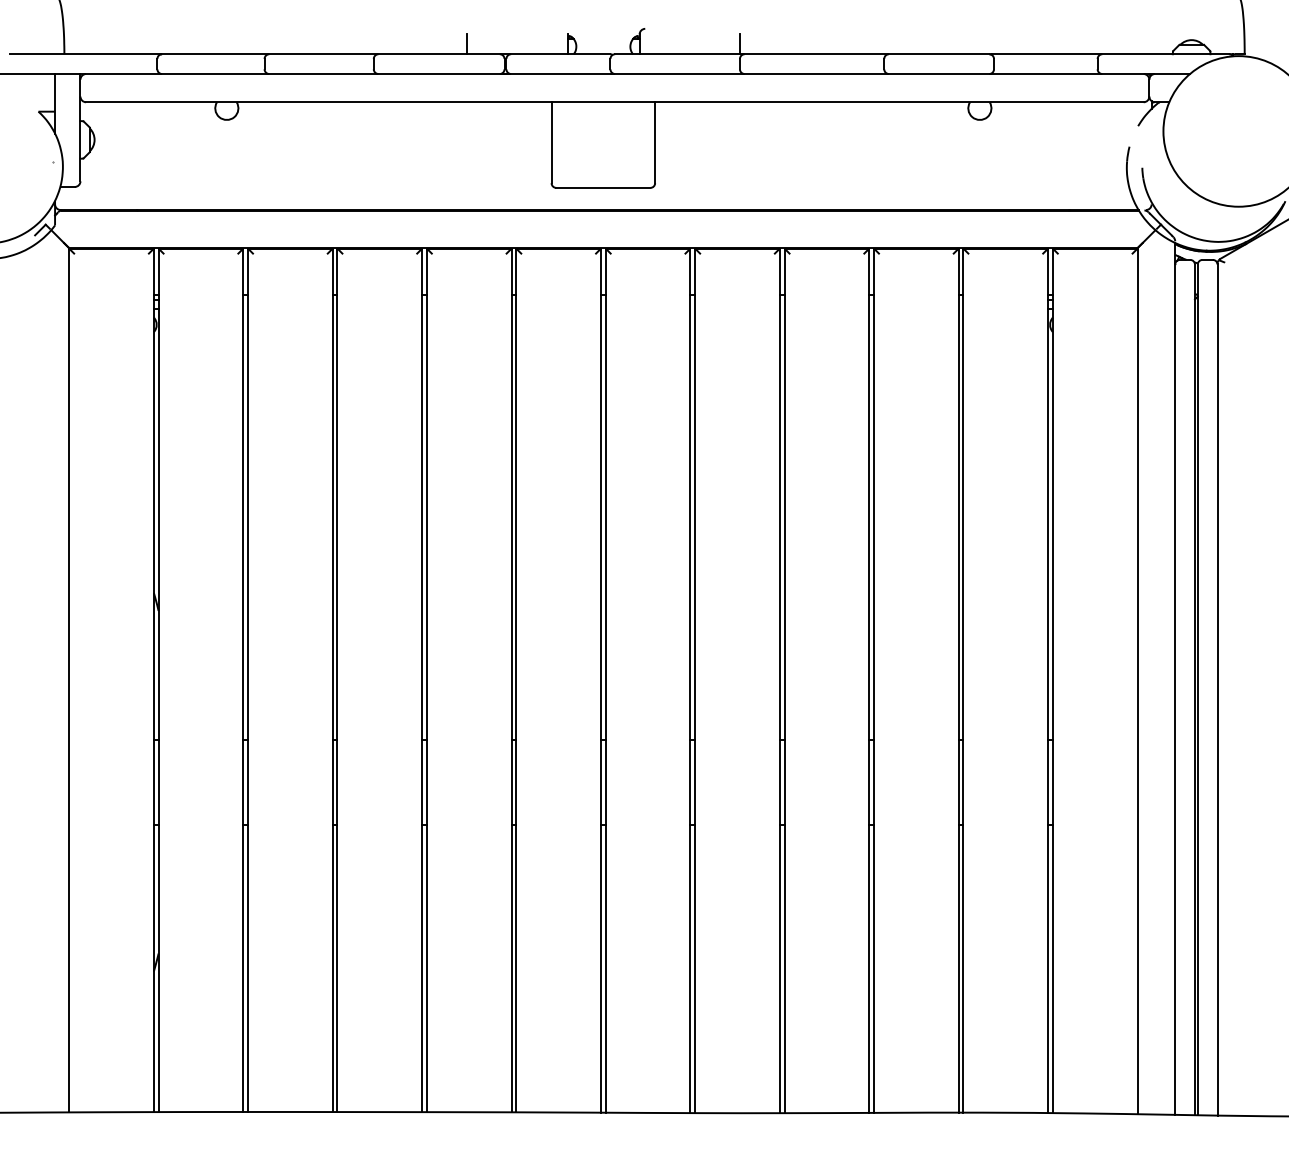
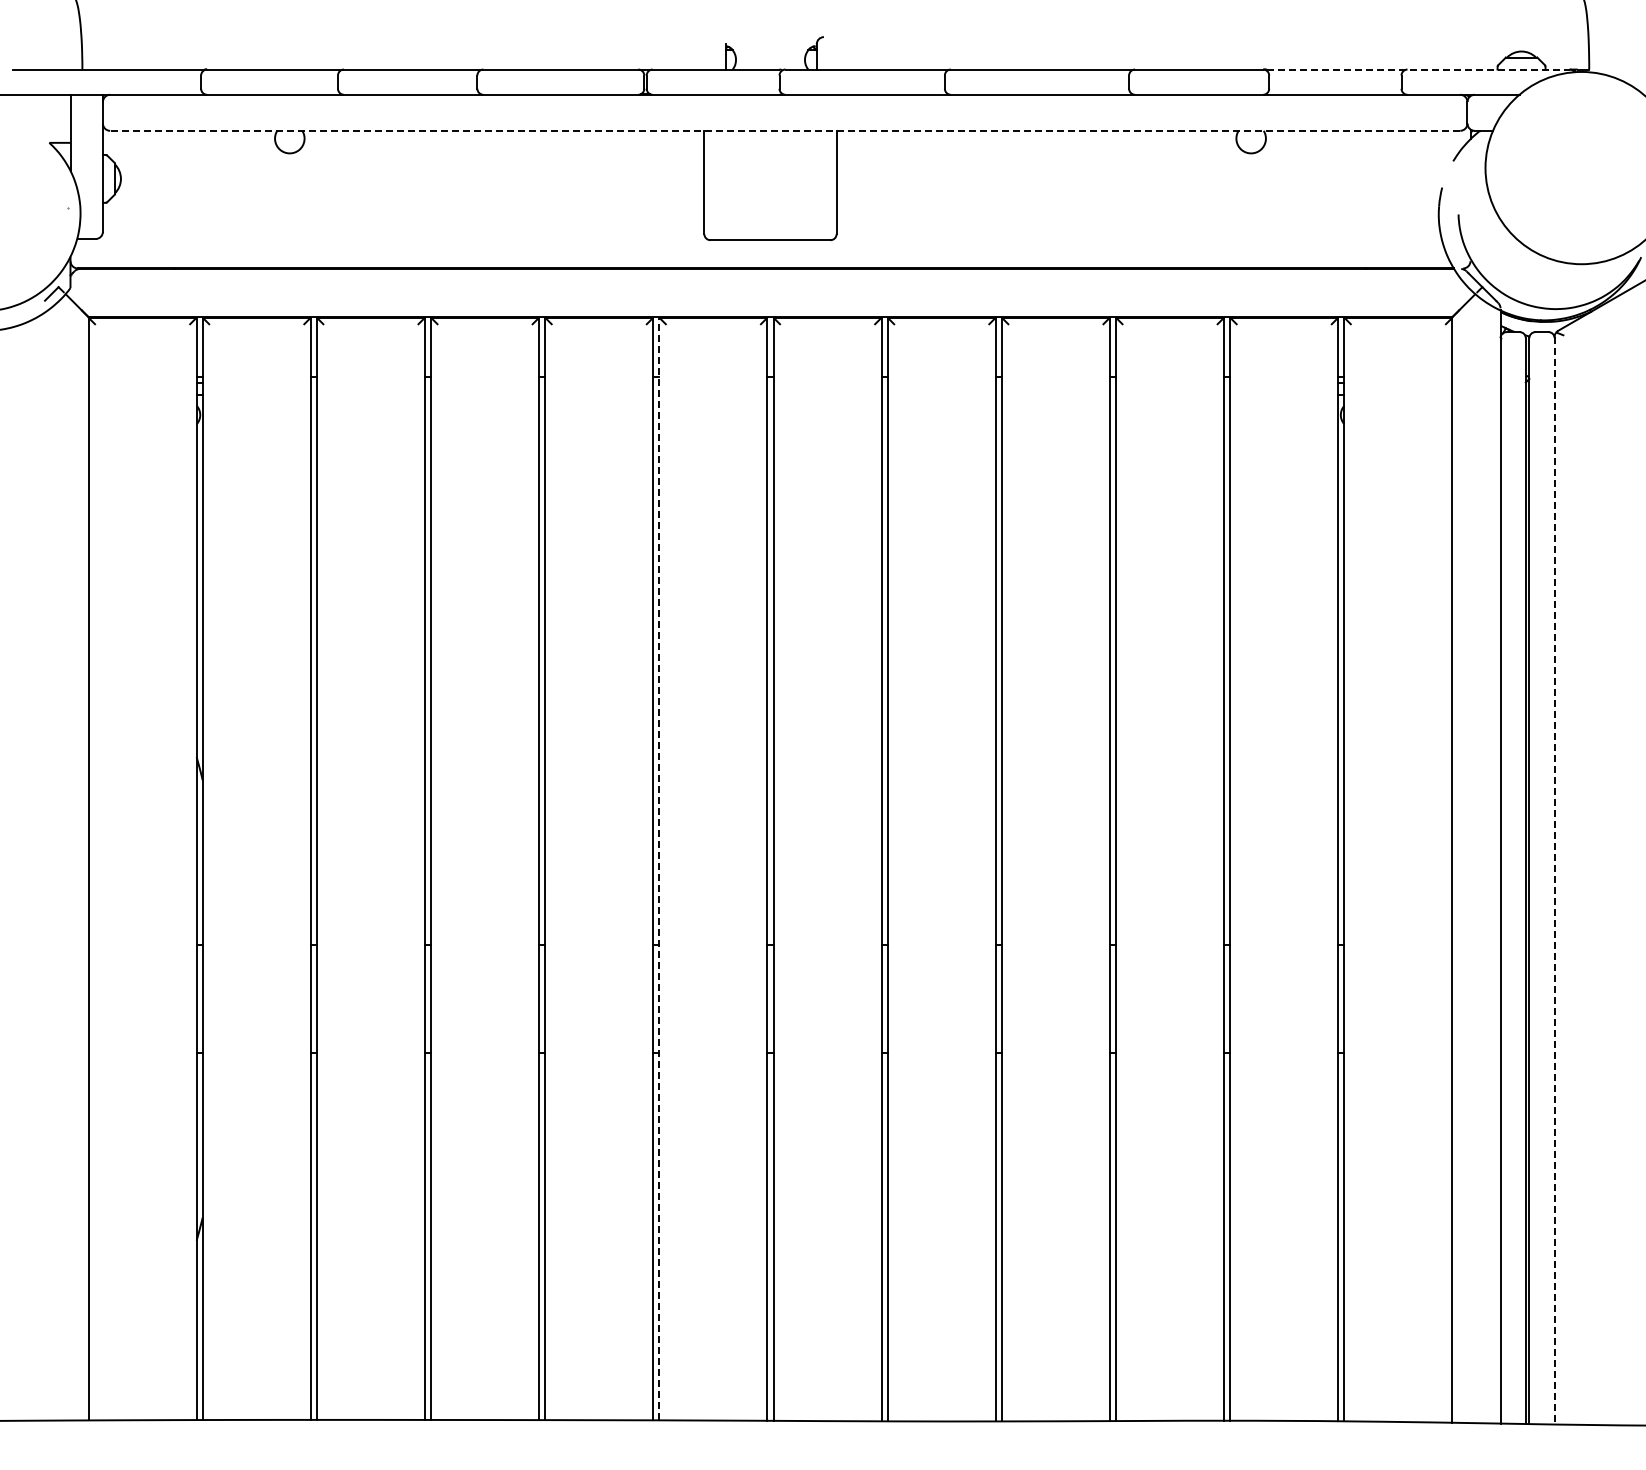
line: (467, 44) -> (596, 56), removed
line: (739, 44) -> (944, 56), removed
line: (1110, 54) -> (1418, 69), solid -> dashed
line: (614, 101) -> (784, 130), solid -> dashed
line: (516, 680) -> (659, 868), solid -> dashed
line: (1217, 689) -> (1554, 880), solid -> dashed

